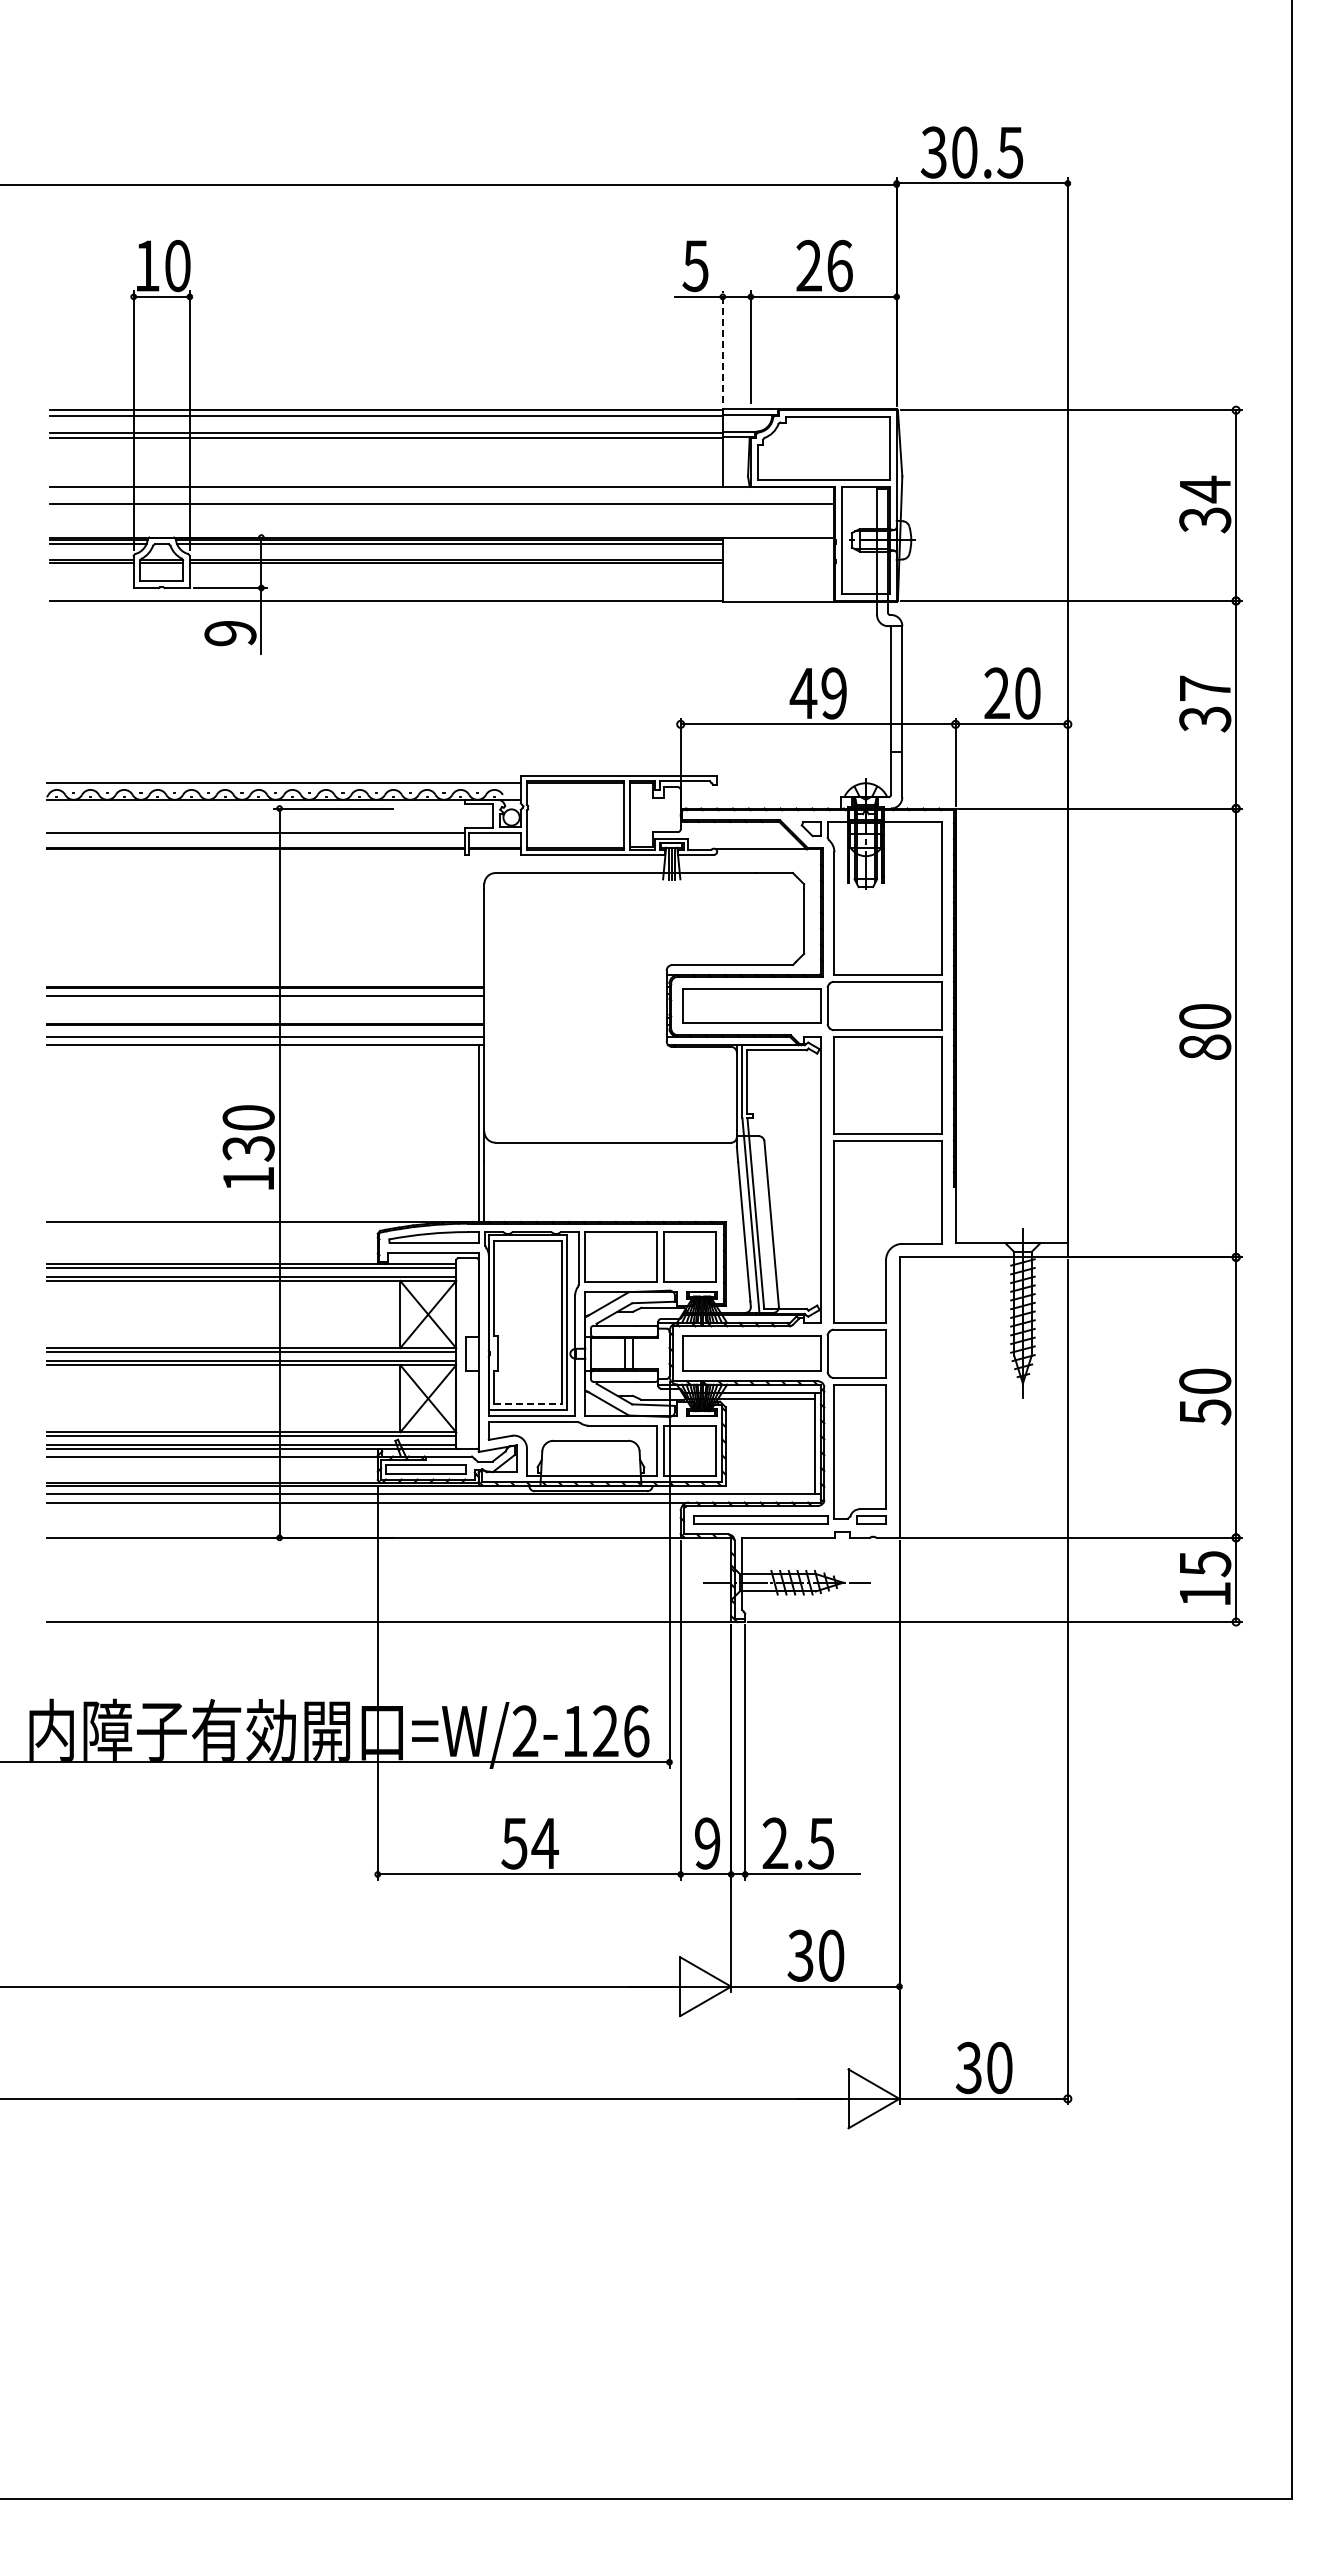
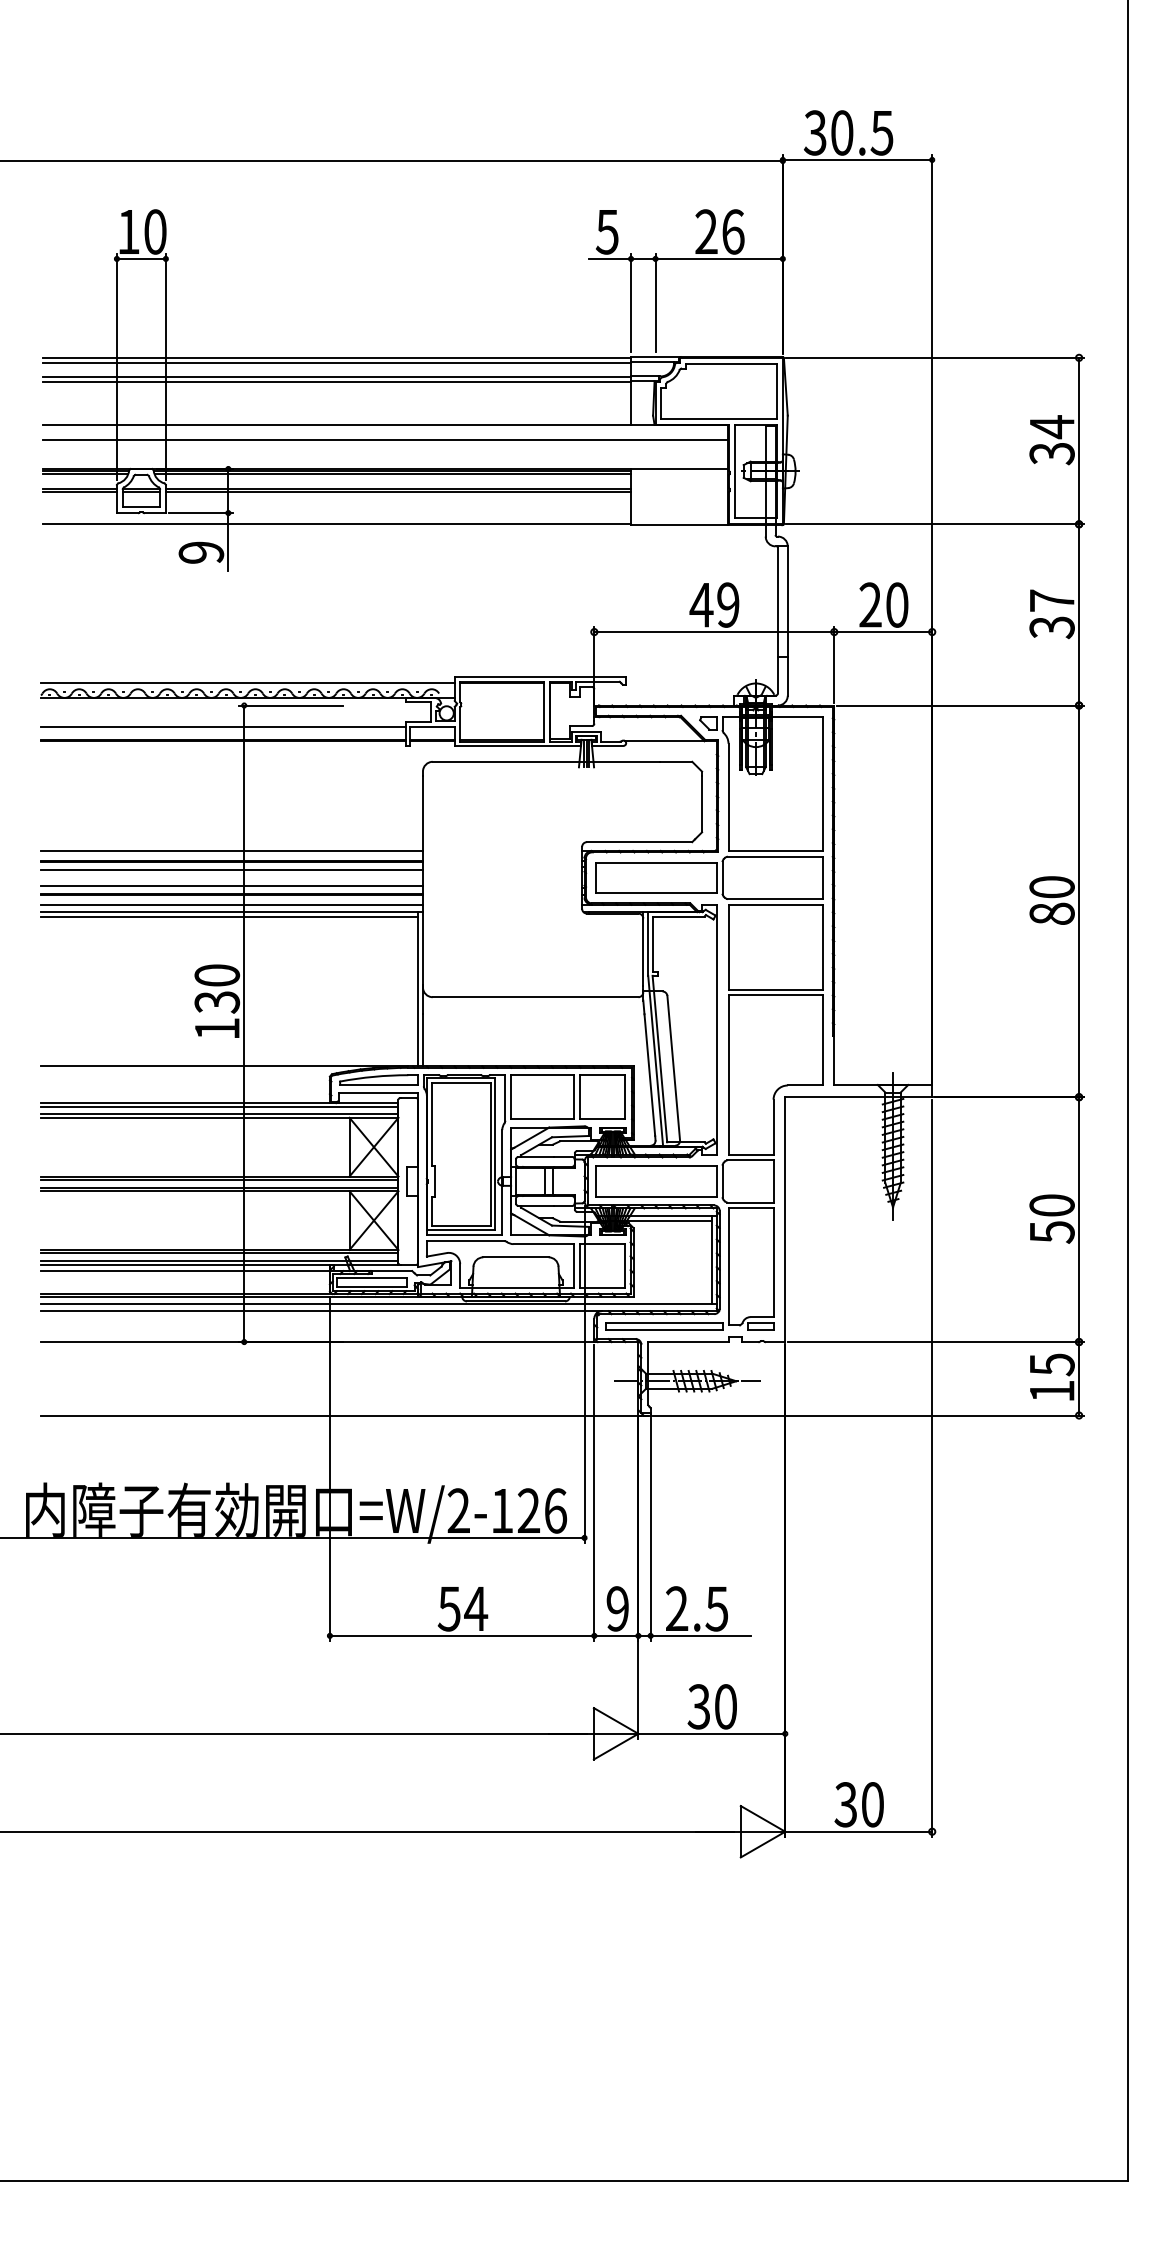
line: (722, 346) -> (630, 302), dashed -> solid
line: (265, 975) -> (231, 851), added
line: (265, 1015) -> (231, 886), added
line: (262, 1050) -> (229, 916), added
line: (528, 1404) -> (461, 1225), dashed -> solid

